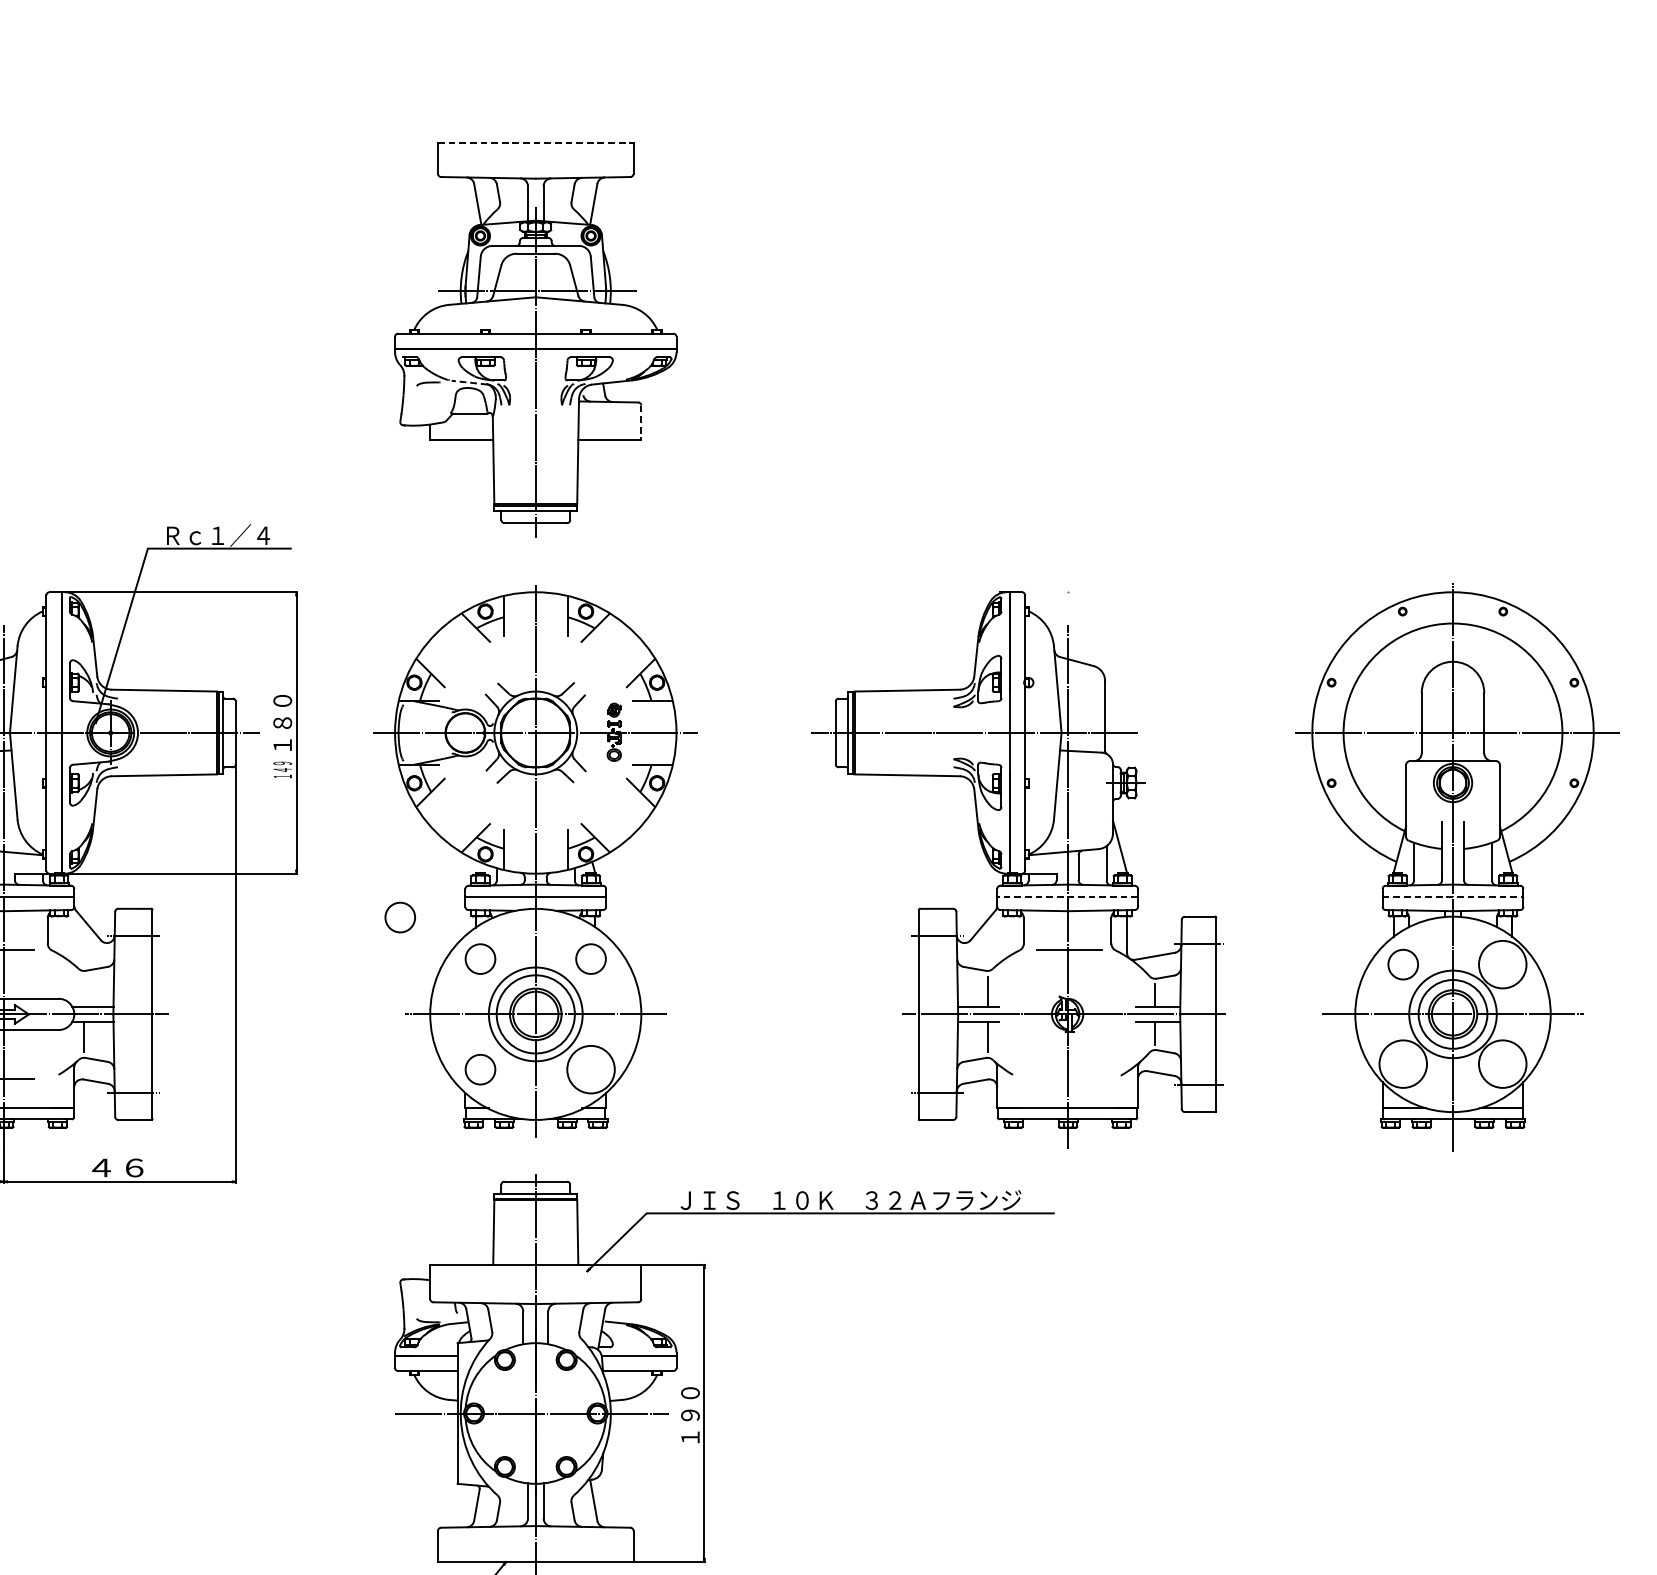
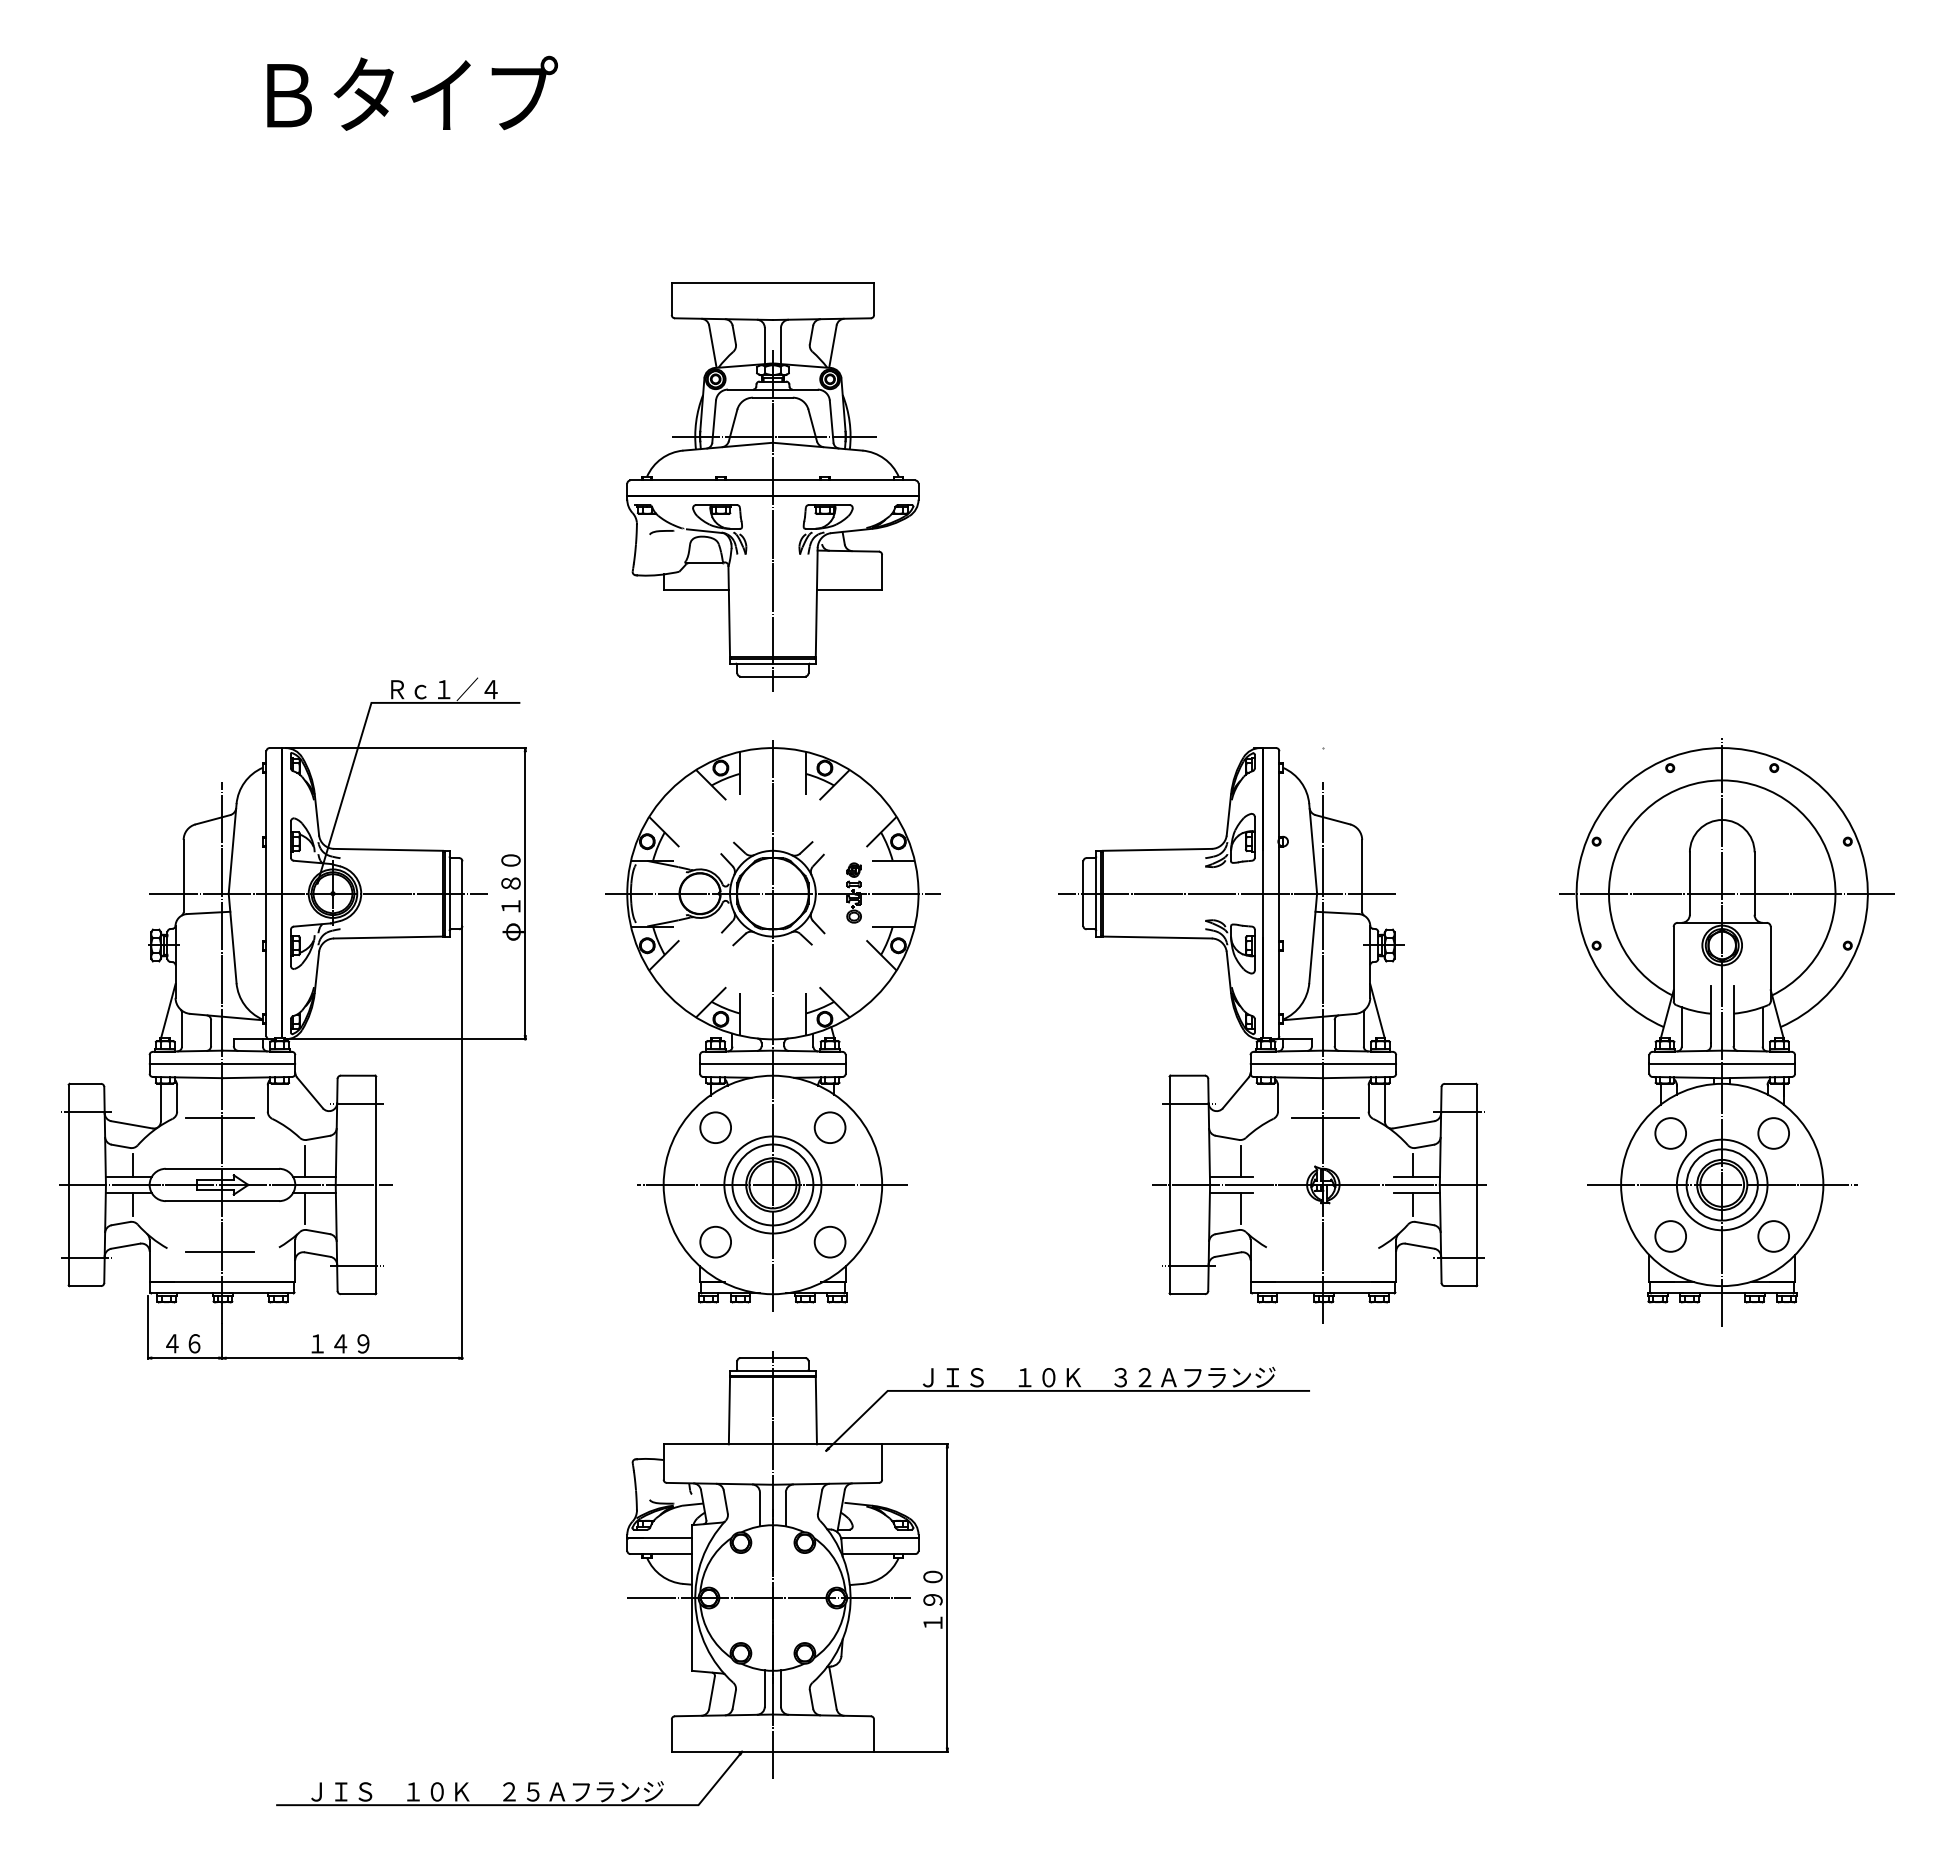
line: (536, 142) -> (773, 282), dashed -> solid
line: (469, 383) -> (704, 531), dashed -> solid
line: (641, 422) -> (882, 572), dashed -> solid
text: (284, 769) -> (512, 931), １４９ -> φ
line: (1067, 897) -> (1323, 1063), dashed -> solid
line: (1453, 897) -> (1722, 1063), dashed -> solid
circle: (400, 917) -> (632, 1084), removed
circle: (1502, 964) -> (1773, 1133), size x0.62
line: (84, 991) -> (305, 1161), added
circle: (1403, 1064) -> (1670, 1236), size x0.62
circle: (1502, 1064) -> (1773, 1236), size x0.62
circle: (590, 1069) -> (829, 1241), size x0.62
text: (117, 1167) -> (340, 1343), ４６ -> １４９

